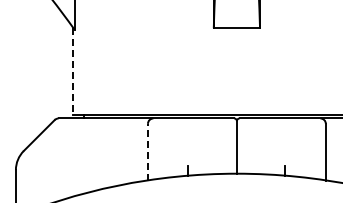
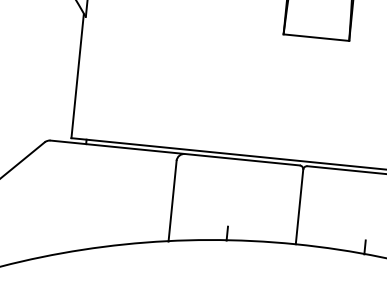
line: (73, 71) -> (78, 76), dashed -> solid
line: (147, 151) -> (172, 200), dashed -> solid

